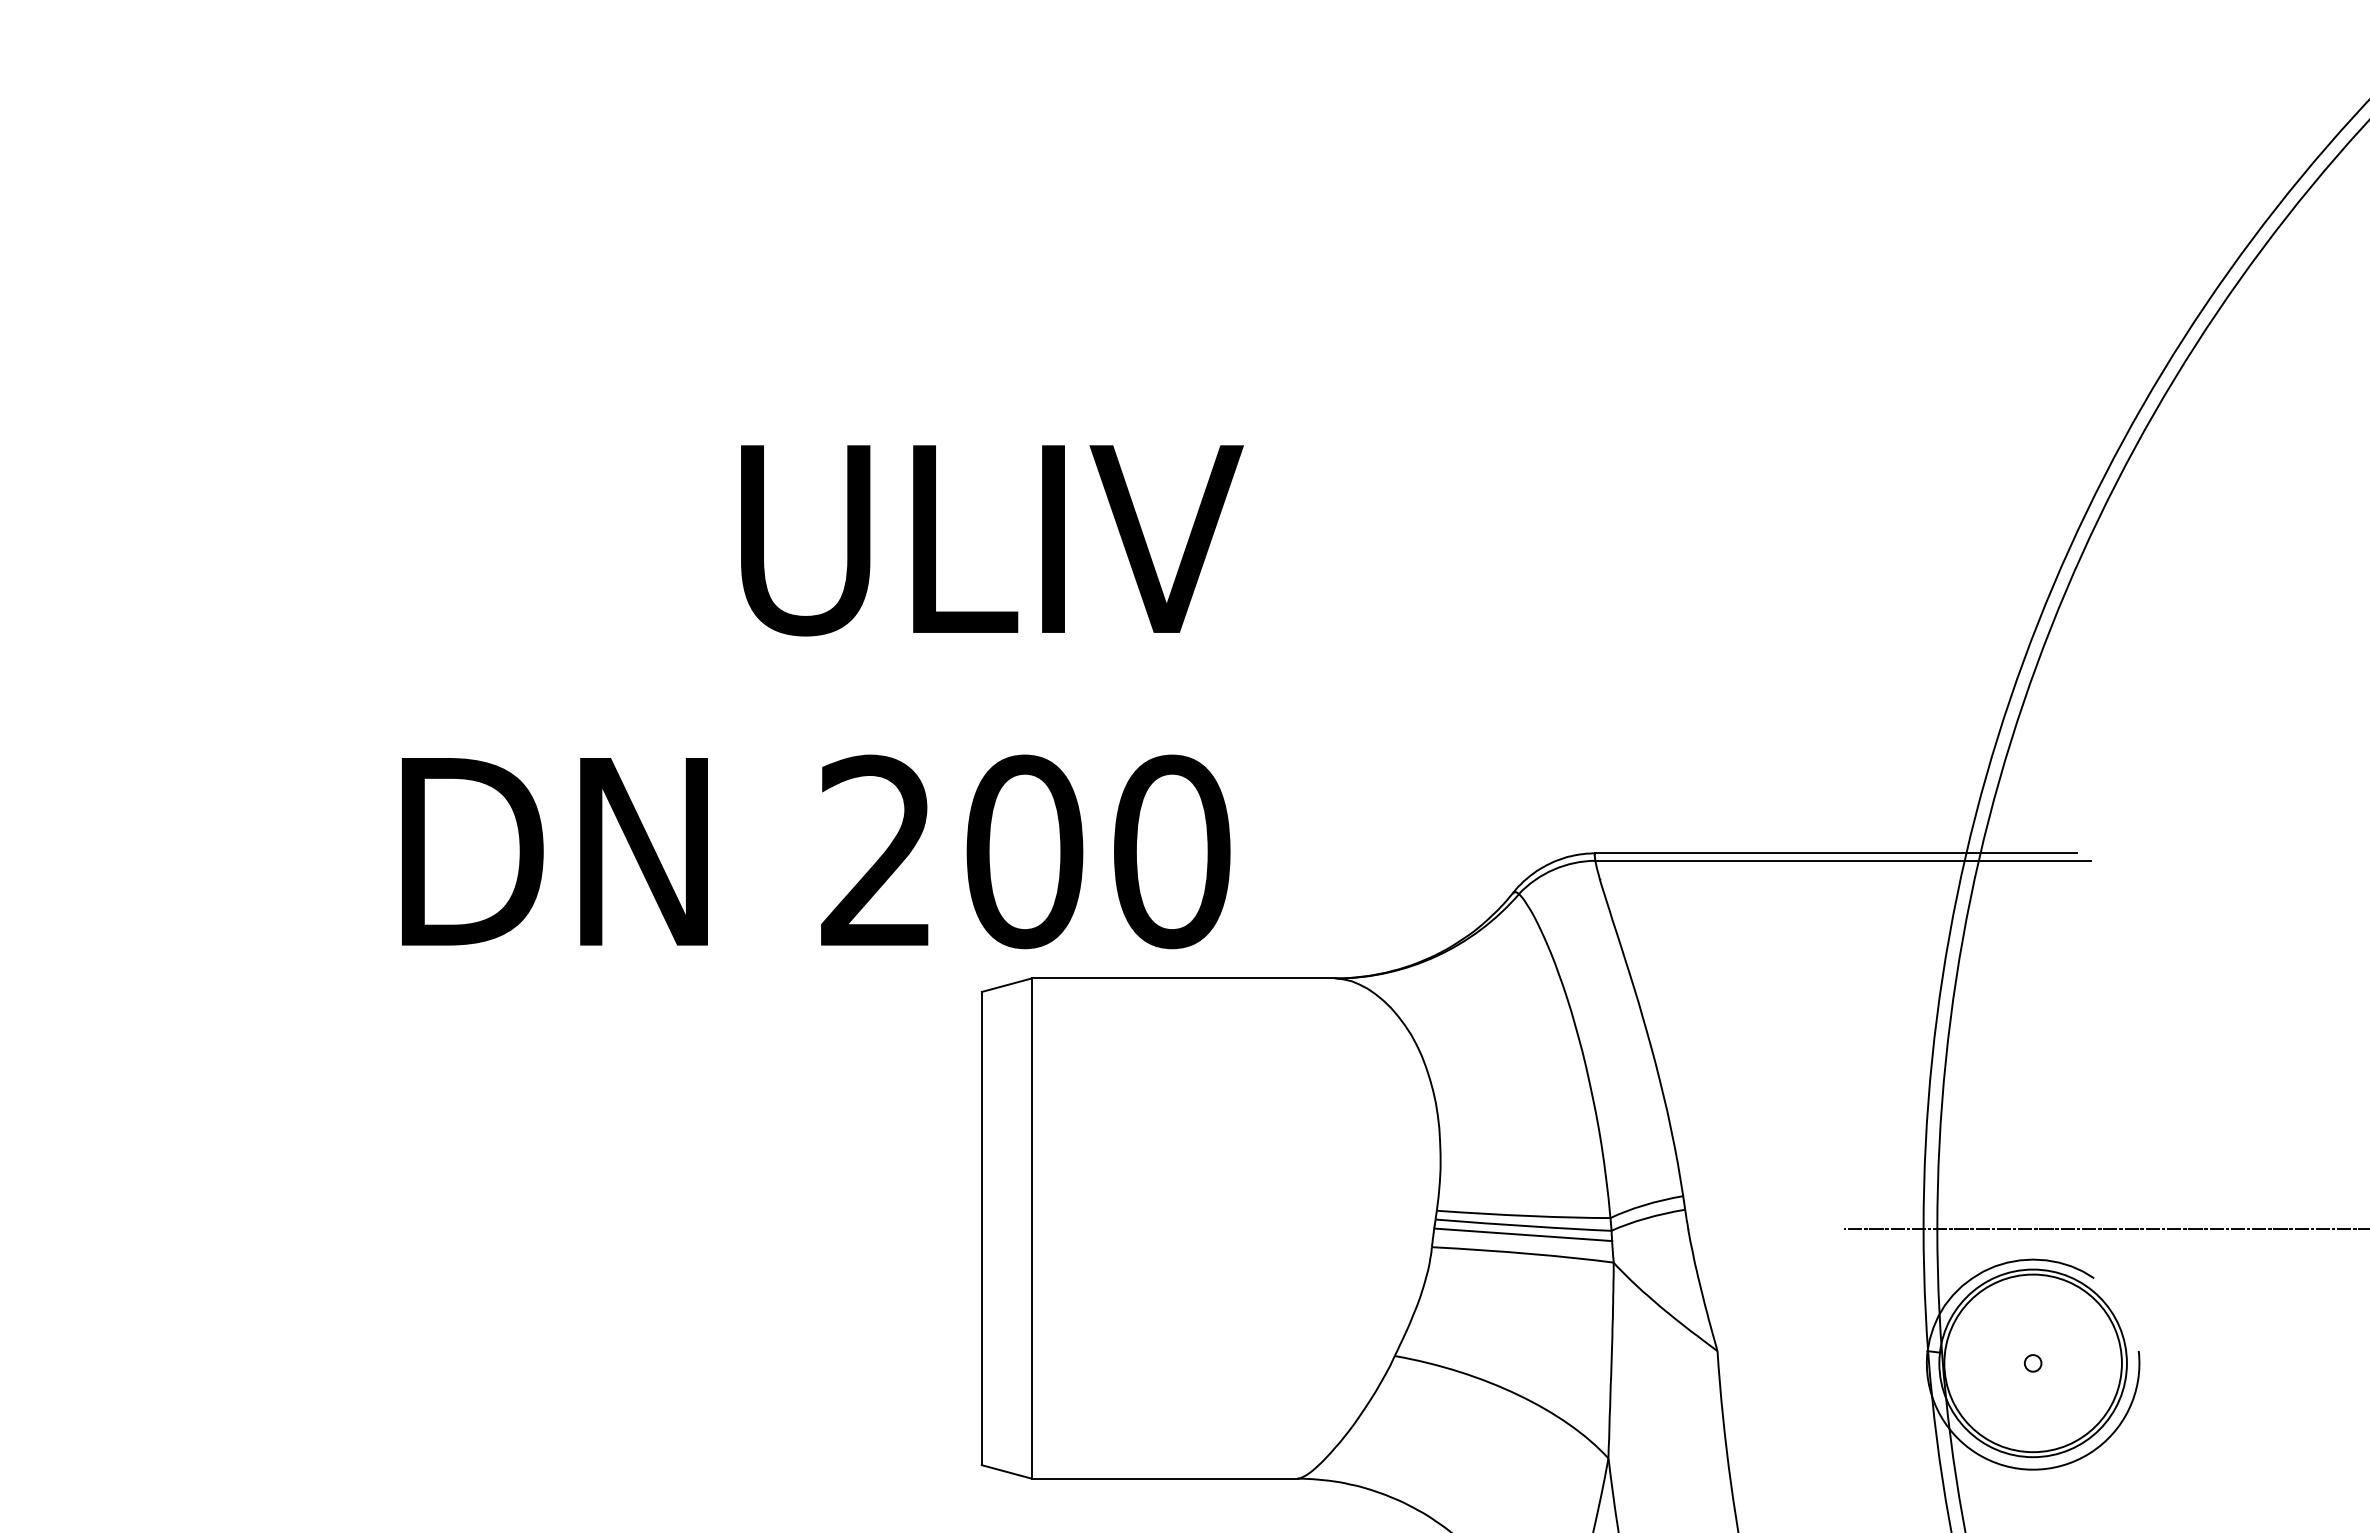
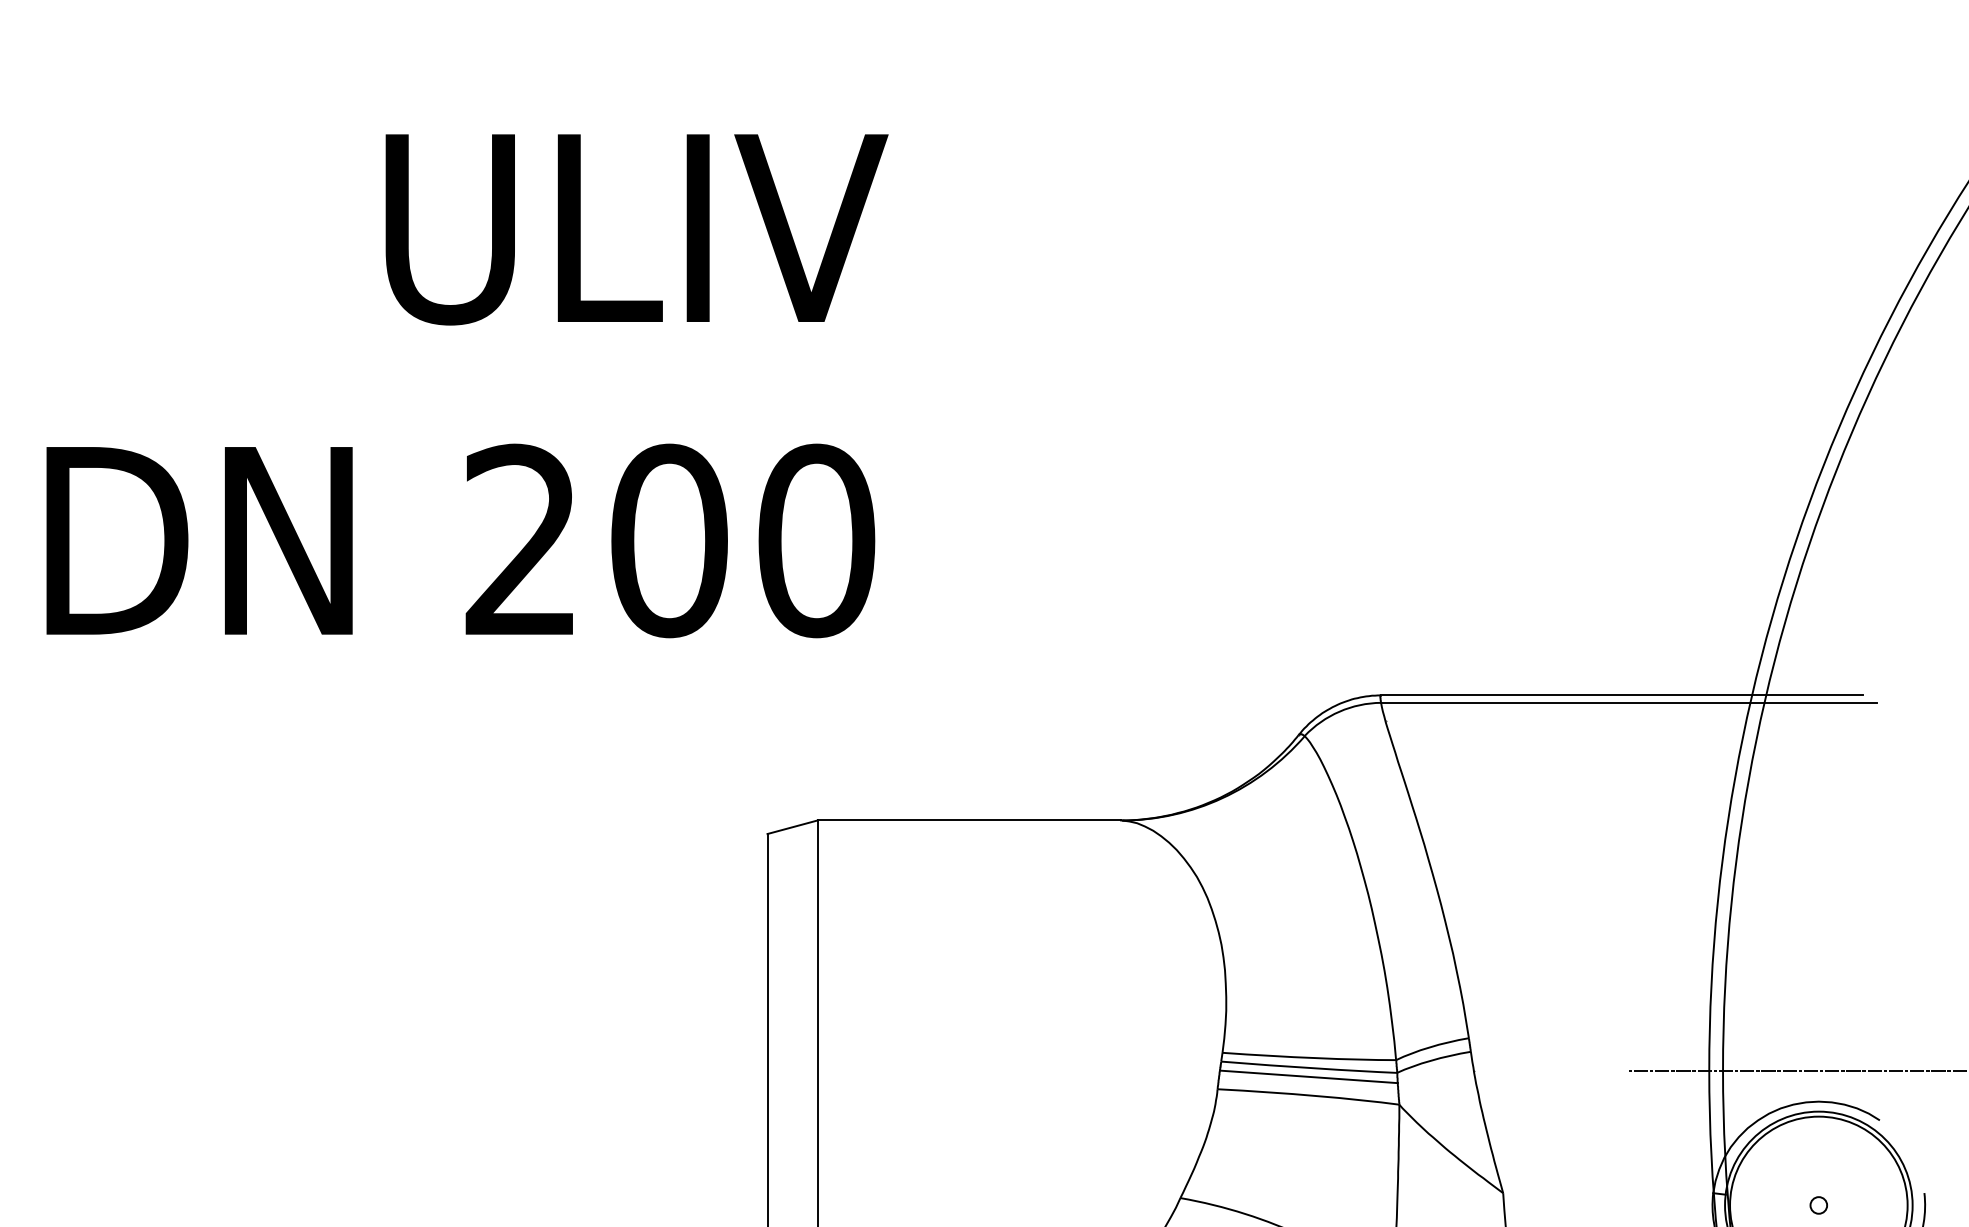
text: (822, 697) -> (467, 386), moved

